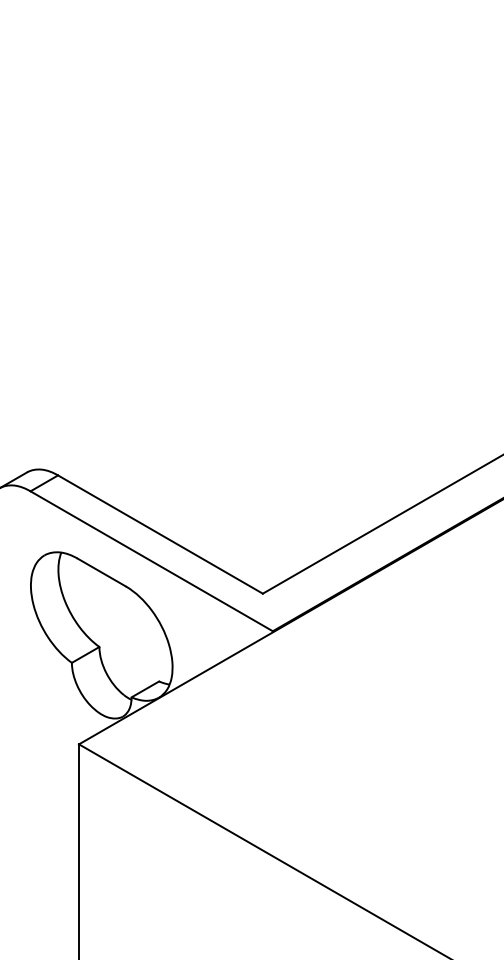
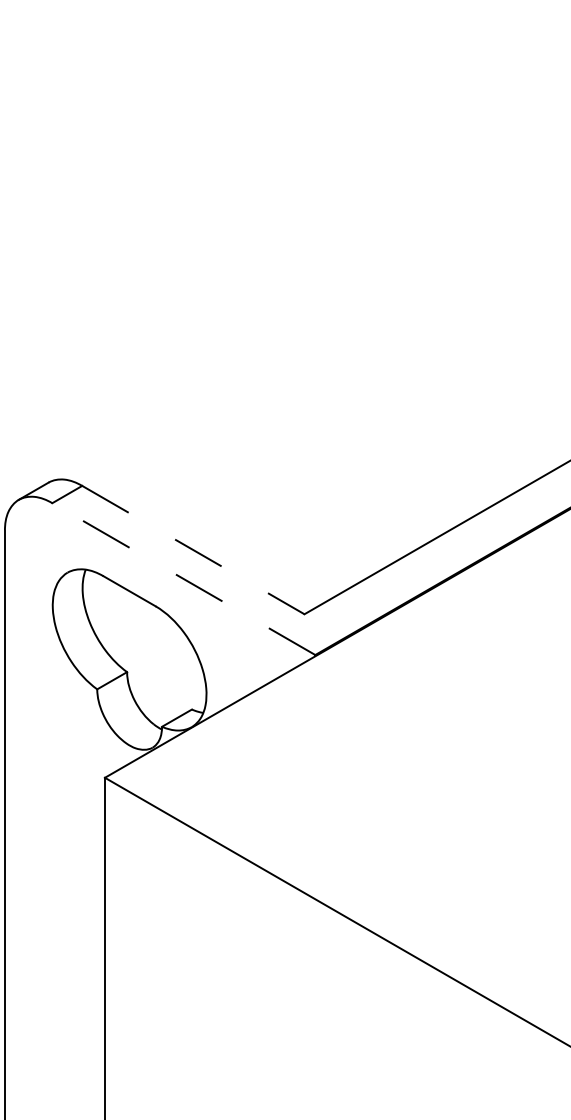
line: (160, 534) -> (193, 550), solid -> dashed
line: (151, 561) -> (183, 579), solid -> dashed

